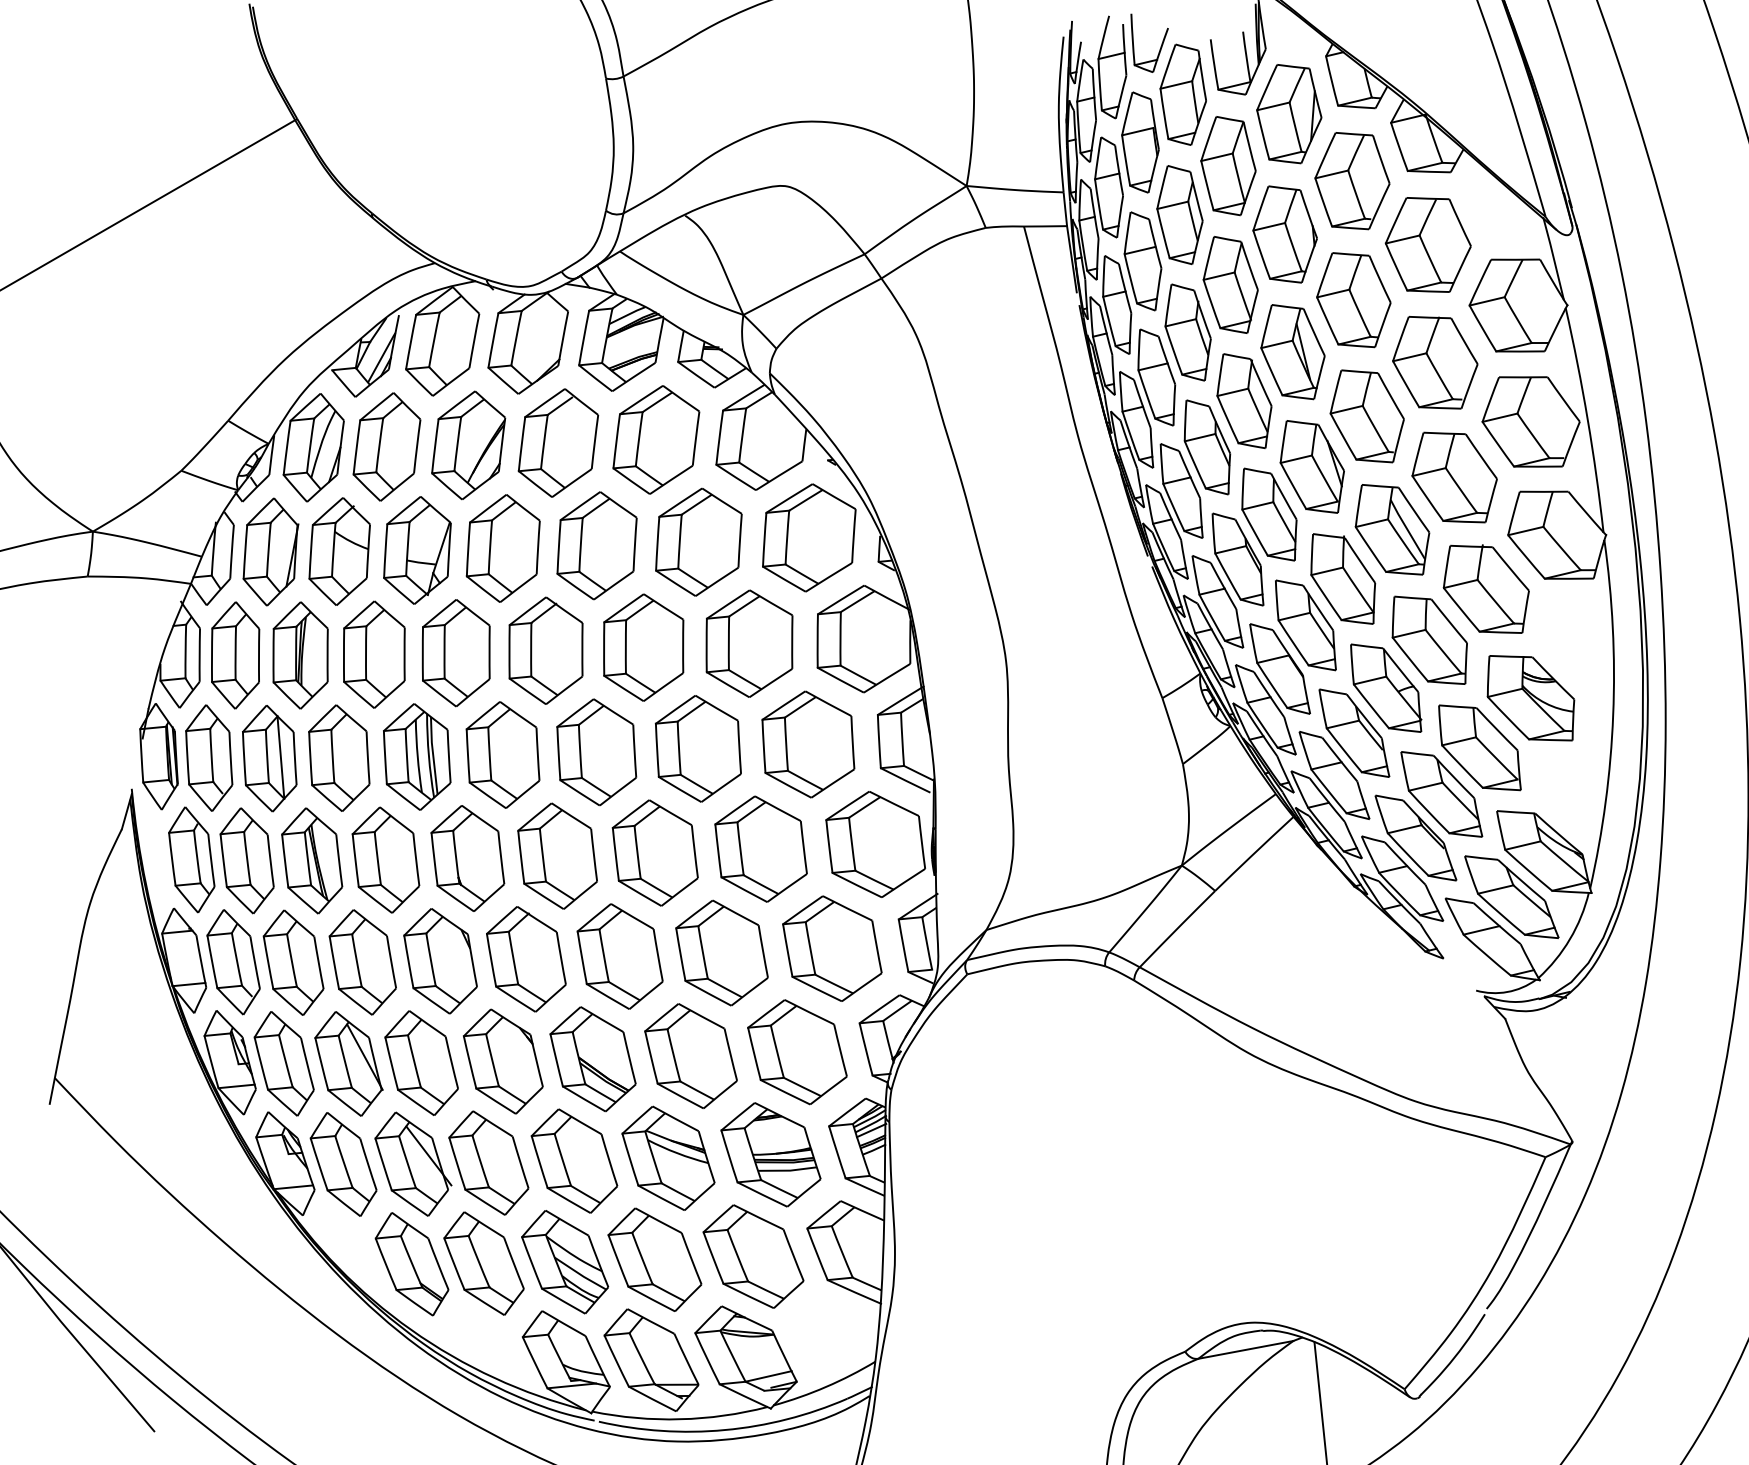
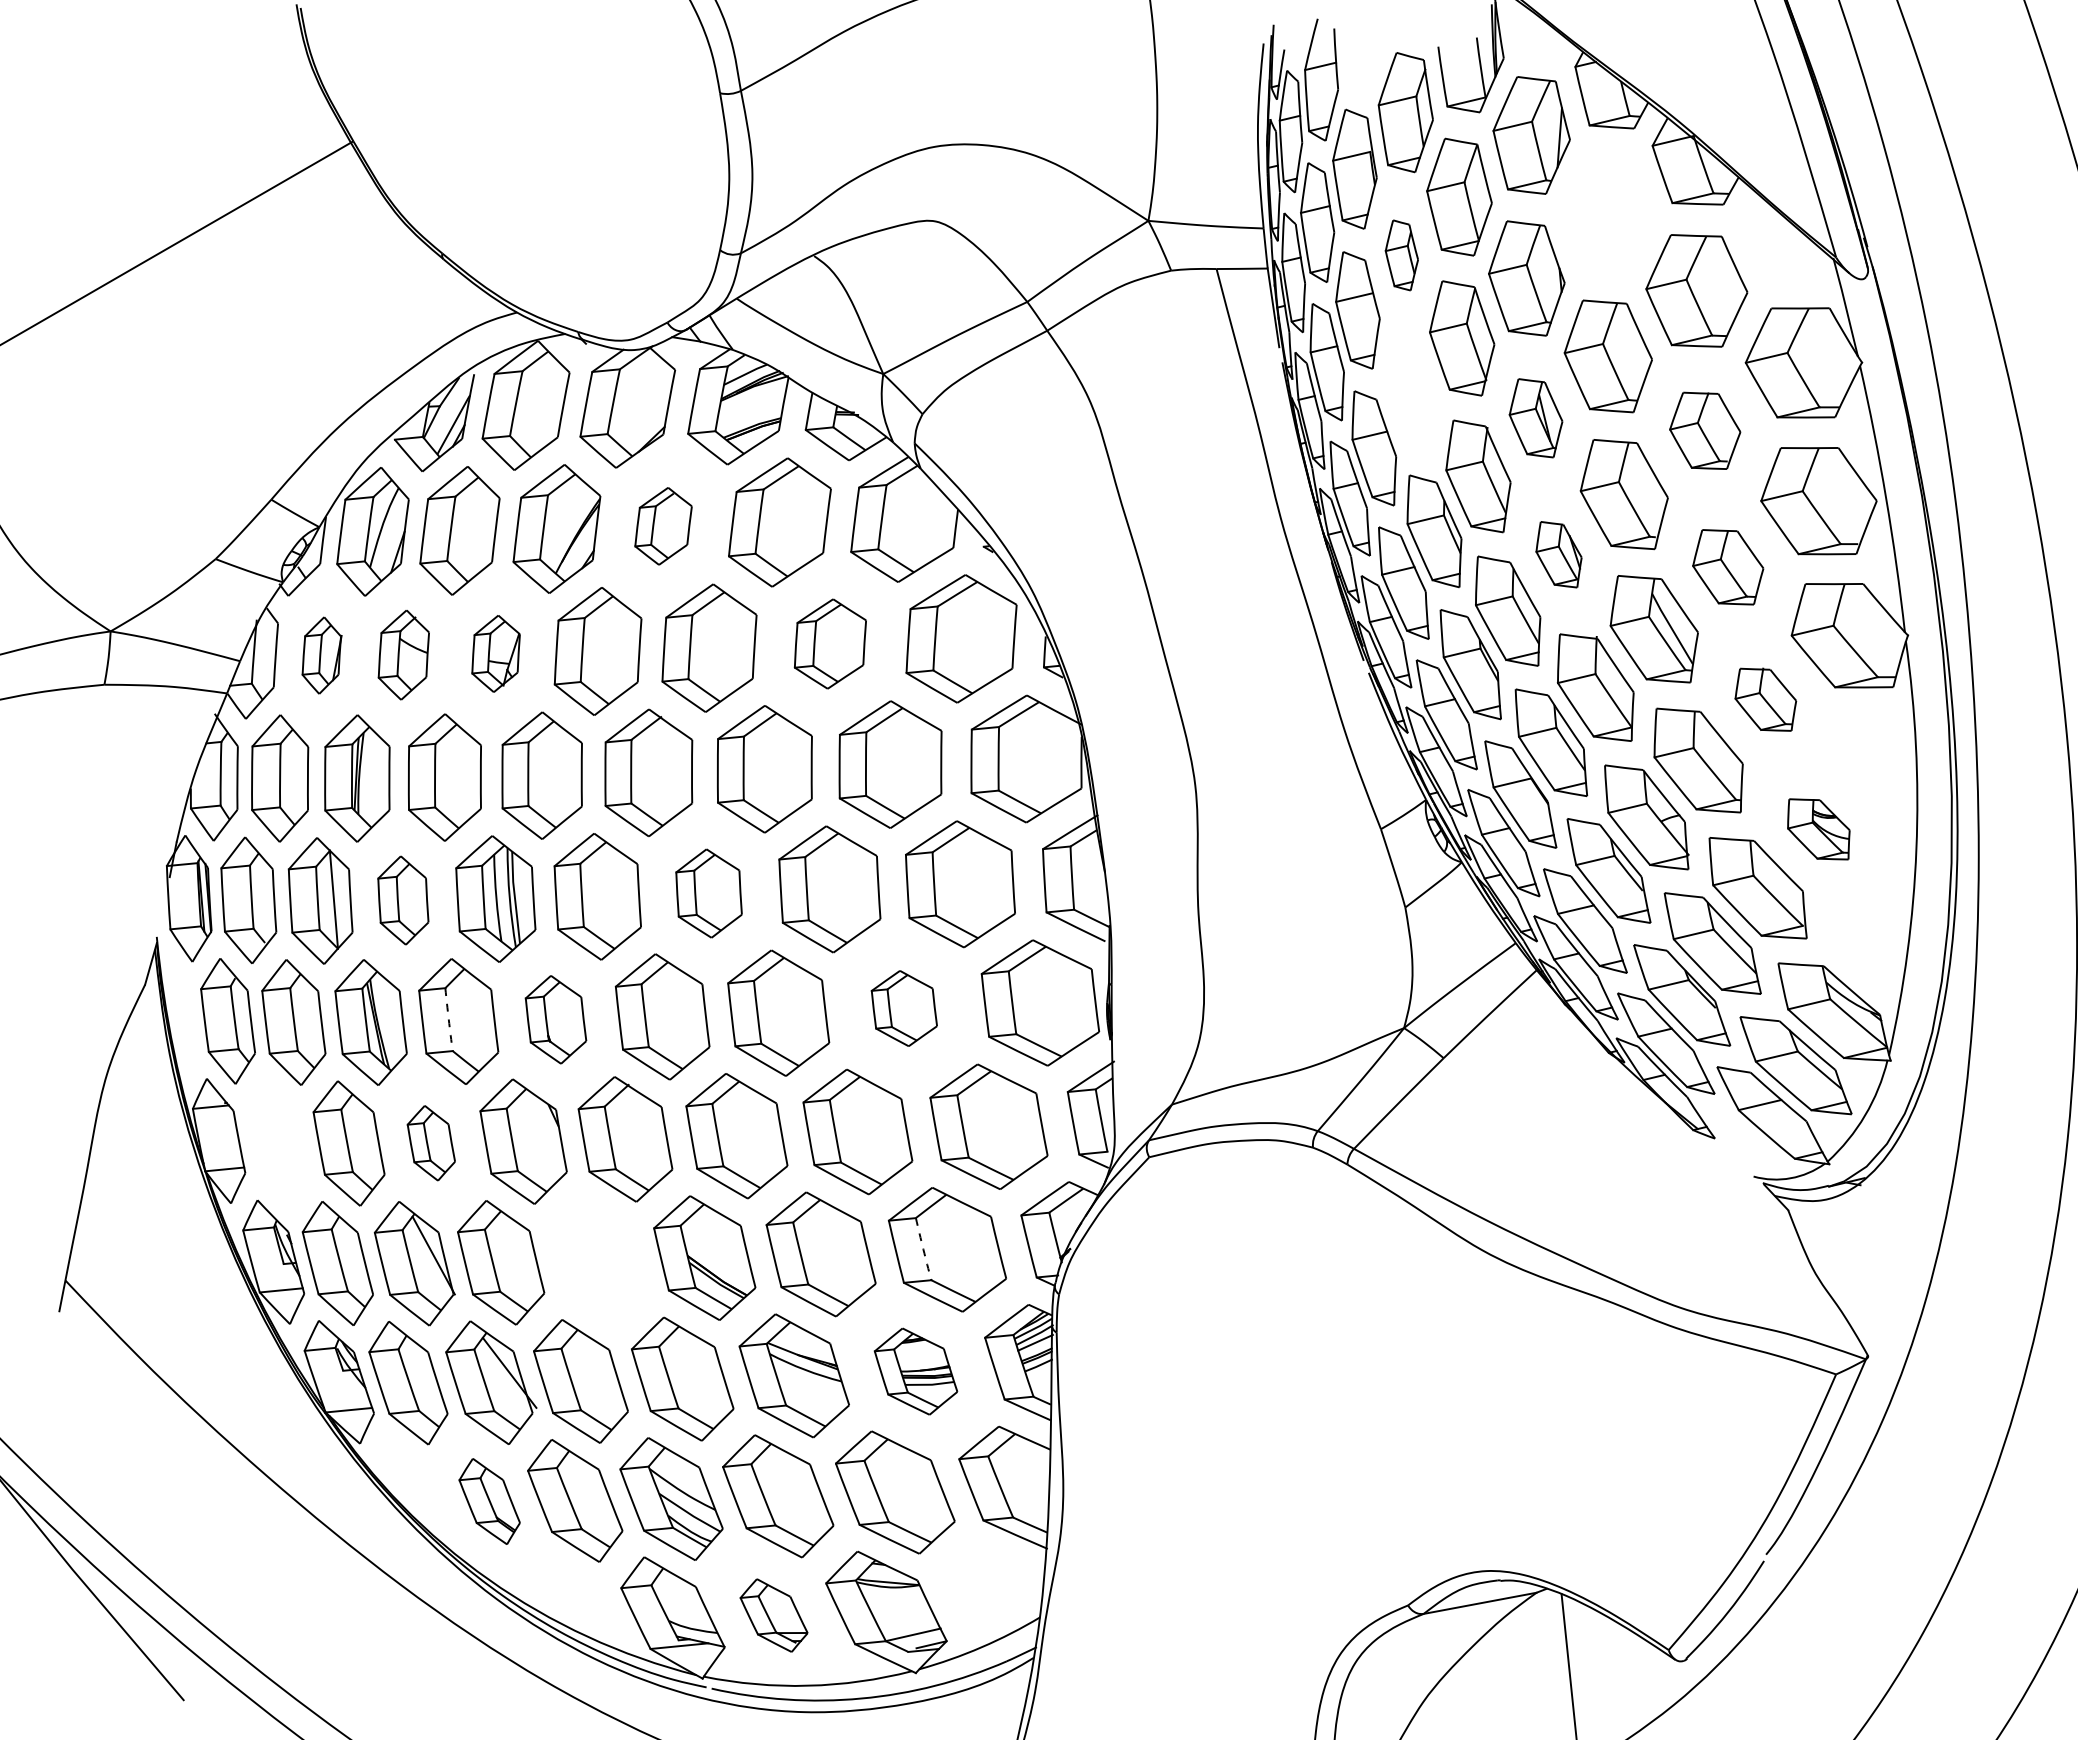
part: (1160, 47) -> (1378, 56), removed
part: (1352, 180) -> (1606, 214), removed
part: (1179, 215) -> (1401, 255), size x0.6
part: (1188, 332) -> (1411, 394), removed
part: (1292, 352) -> (1535, 418), size x0.7
part: (1435, 362) -> (1705, 430), size x0.7
part: (558, 443) -> (663, 526), size x0.6
part: (1311, 466) -> (1558, 554), size x0.6
part: (1454, 477) -> (1728, 567), size x0.7
part: (698, 541) -> (830, 643), size x0.7
part: (416, 550) -> (495, 653), size x0.6
part: (270, 551) -> (321, 655), size x0.6
part: (339, 551) -> (403, 654), size x0.7
part: (1486, 588) -> (1765, 699), size x0.6
part: (1530, 698) -> (1818, 829), size x0.6
part: (596, 752) -> (708, 893), size x0.7
part: (339, 758) -> (403, 900), size x0.7
part: (761, 849) -> (904, 1008), size x0.6
arc: (377, 858) -> (448, 1019), solid -> dashed
part: (467, 858) -> (555, 1019), size x0.7
part: (233, 961) -> (277, 1142), removed
part: (363, 962) -> (431, 1143), size x0.6
arc: (777, 1052) -> (923, 1249), solid -> dashed
part: (502, 1061) -> (597, 1260), removed
part: (770, 1154) -> (915, 1371), size x0.7
part: (411, 1264) -> (489, 1501), size x0.7
part: (650, 1360) -> (773, 1615), size x0.6

